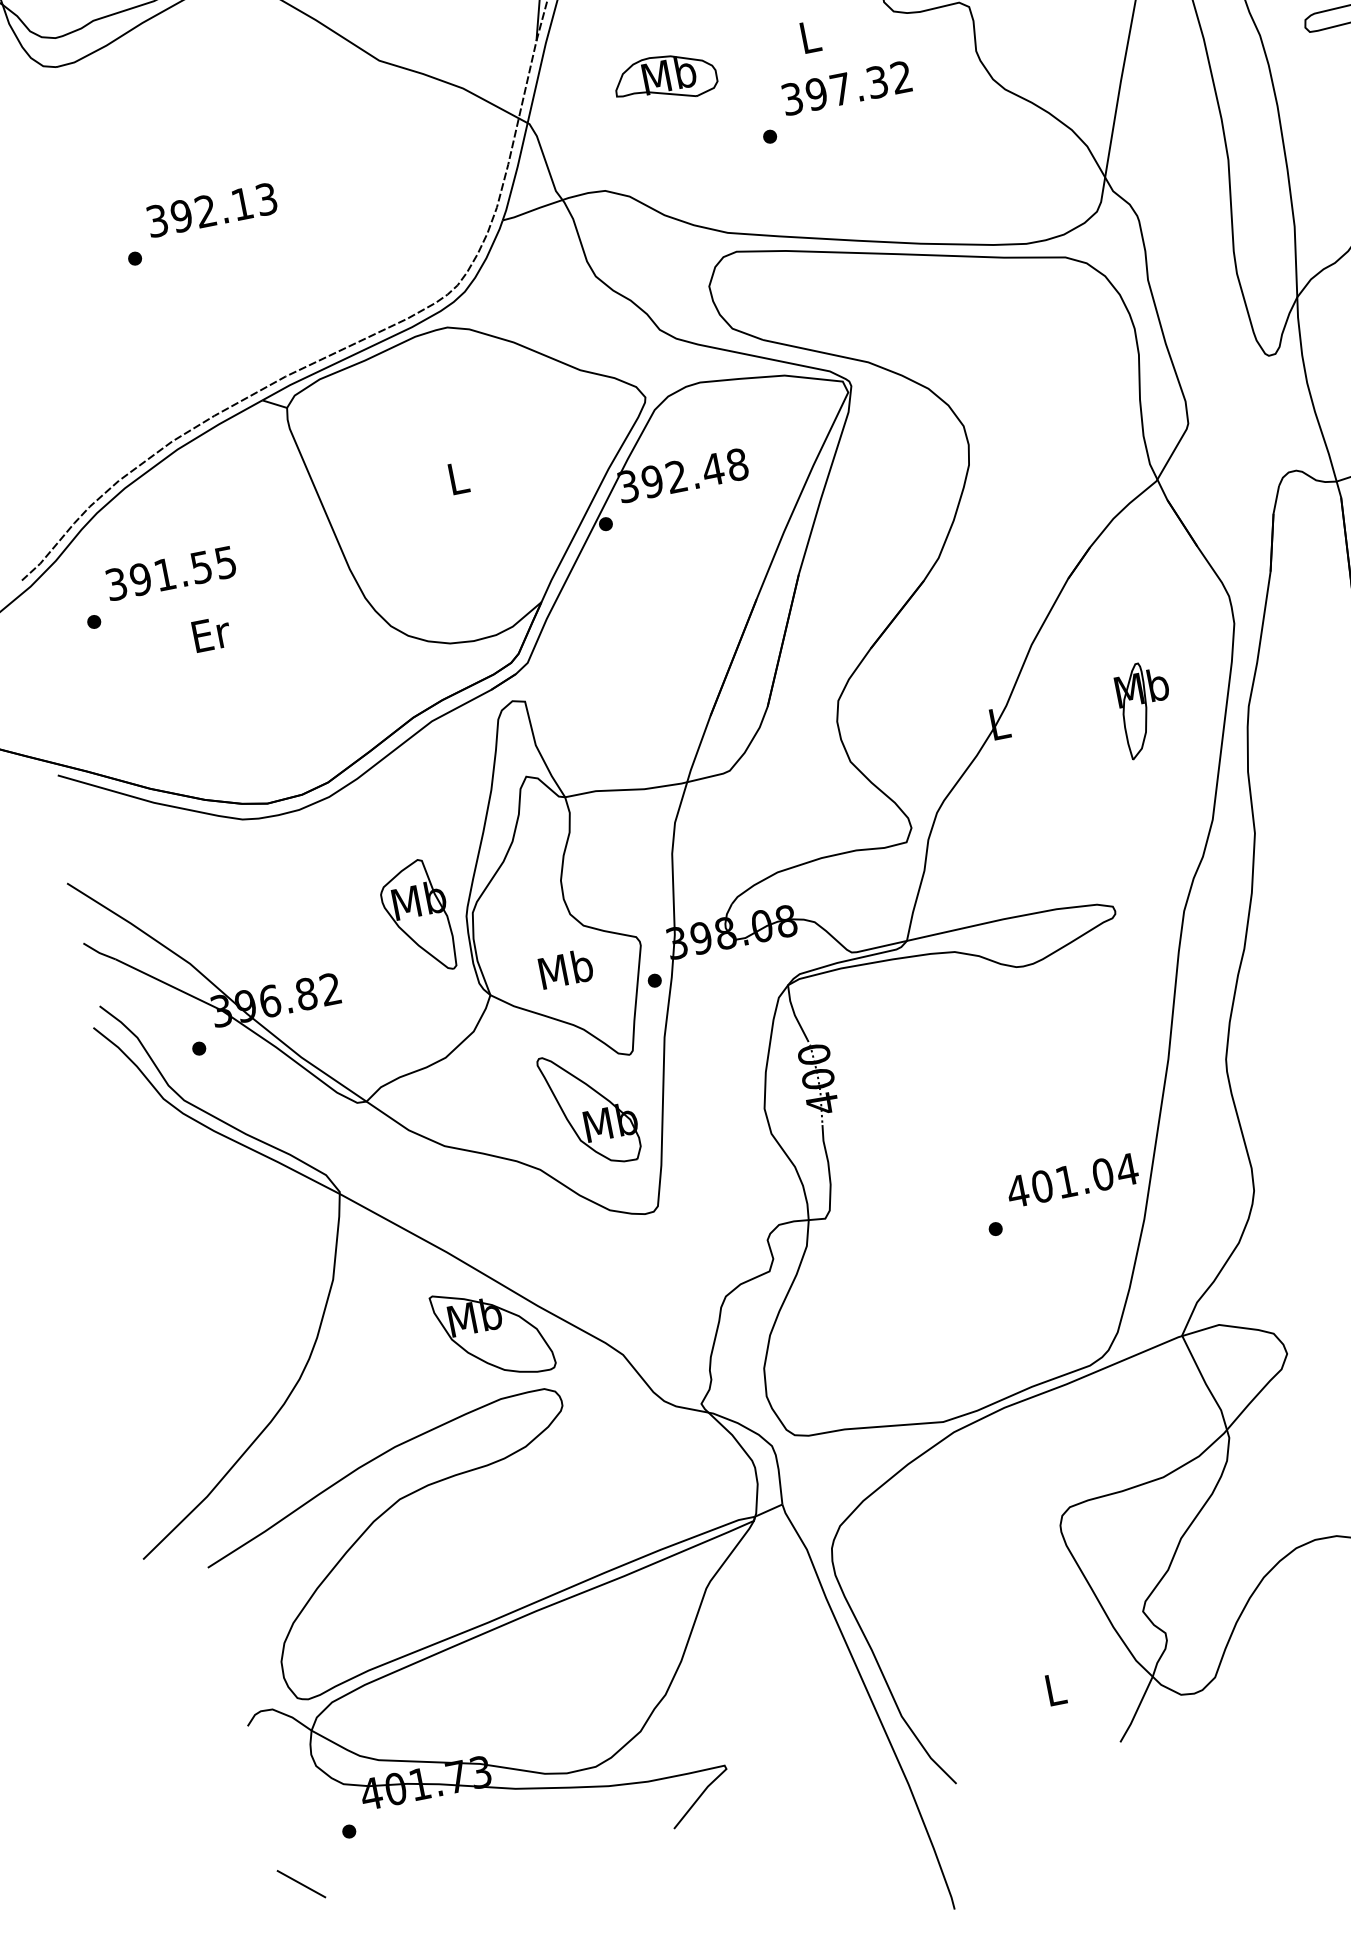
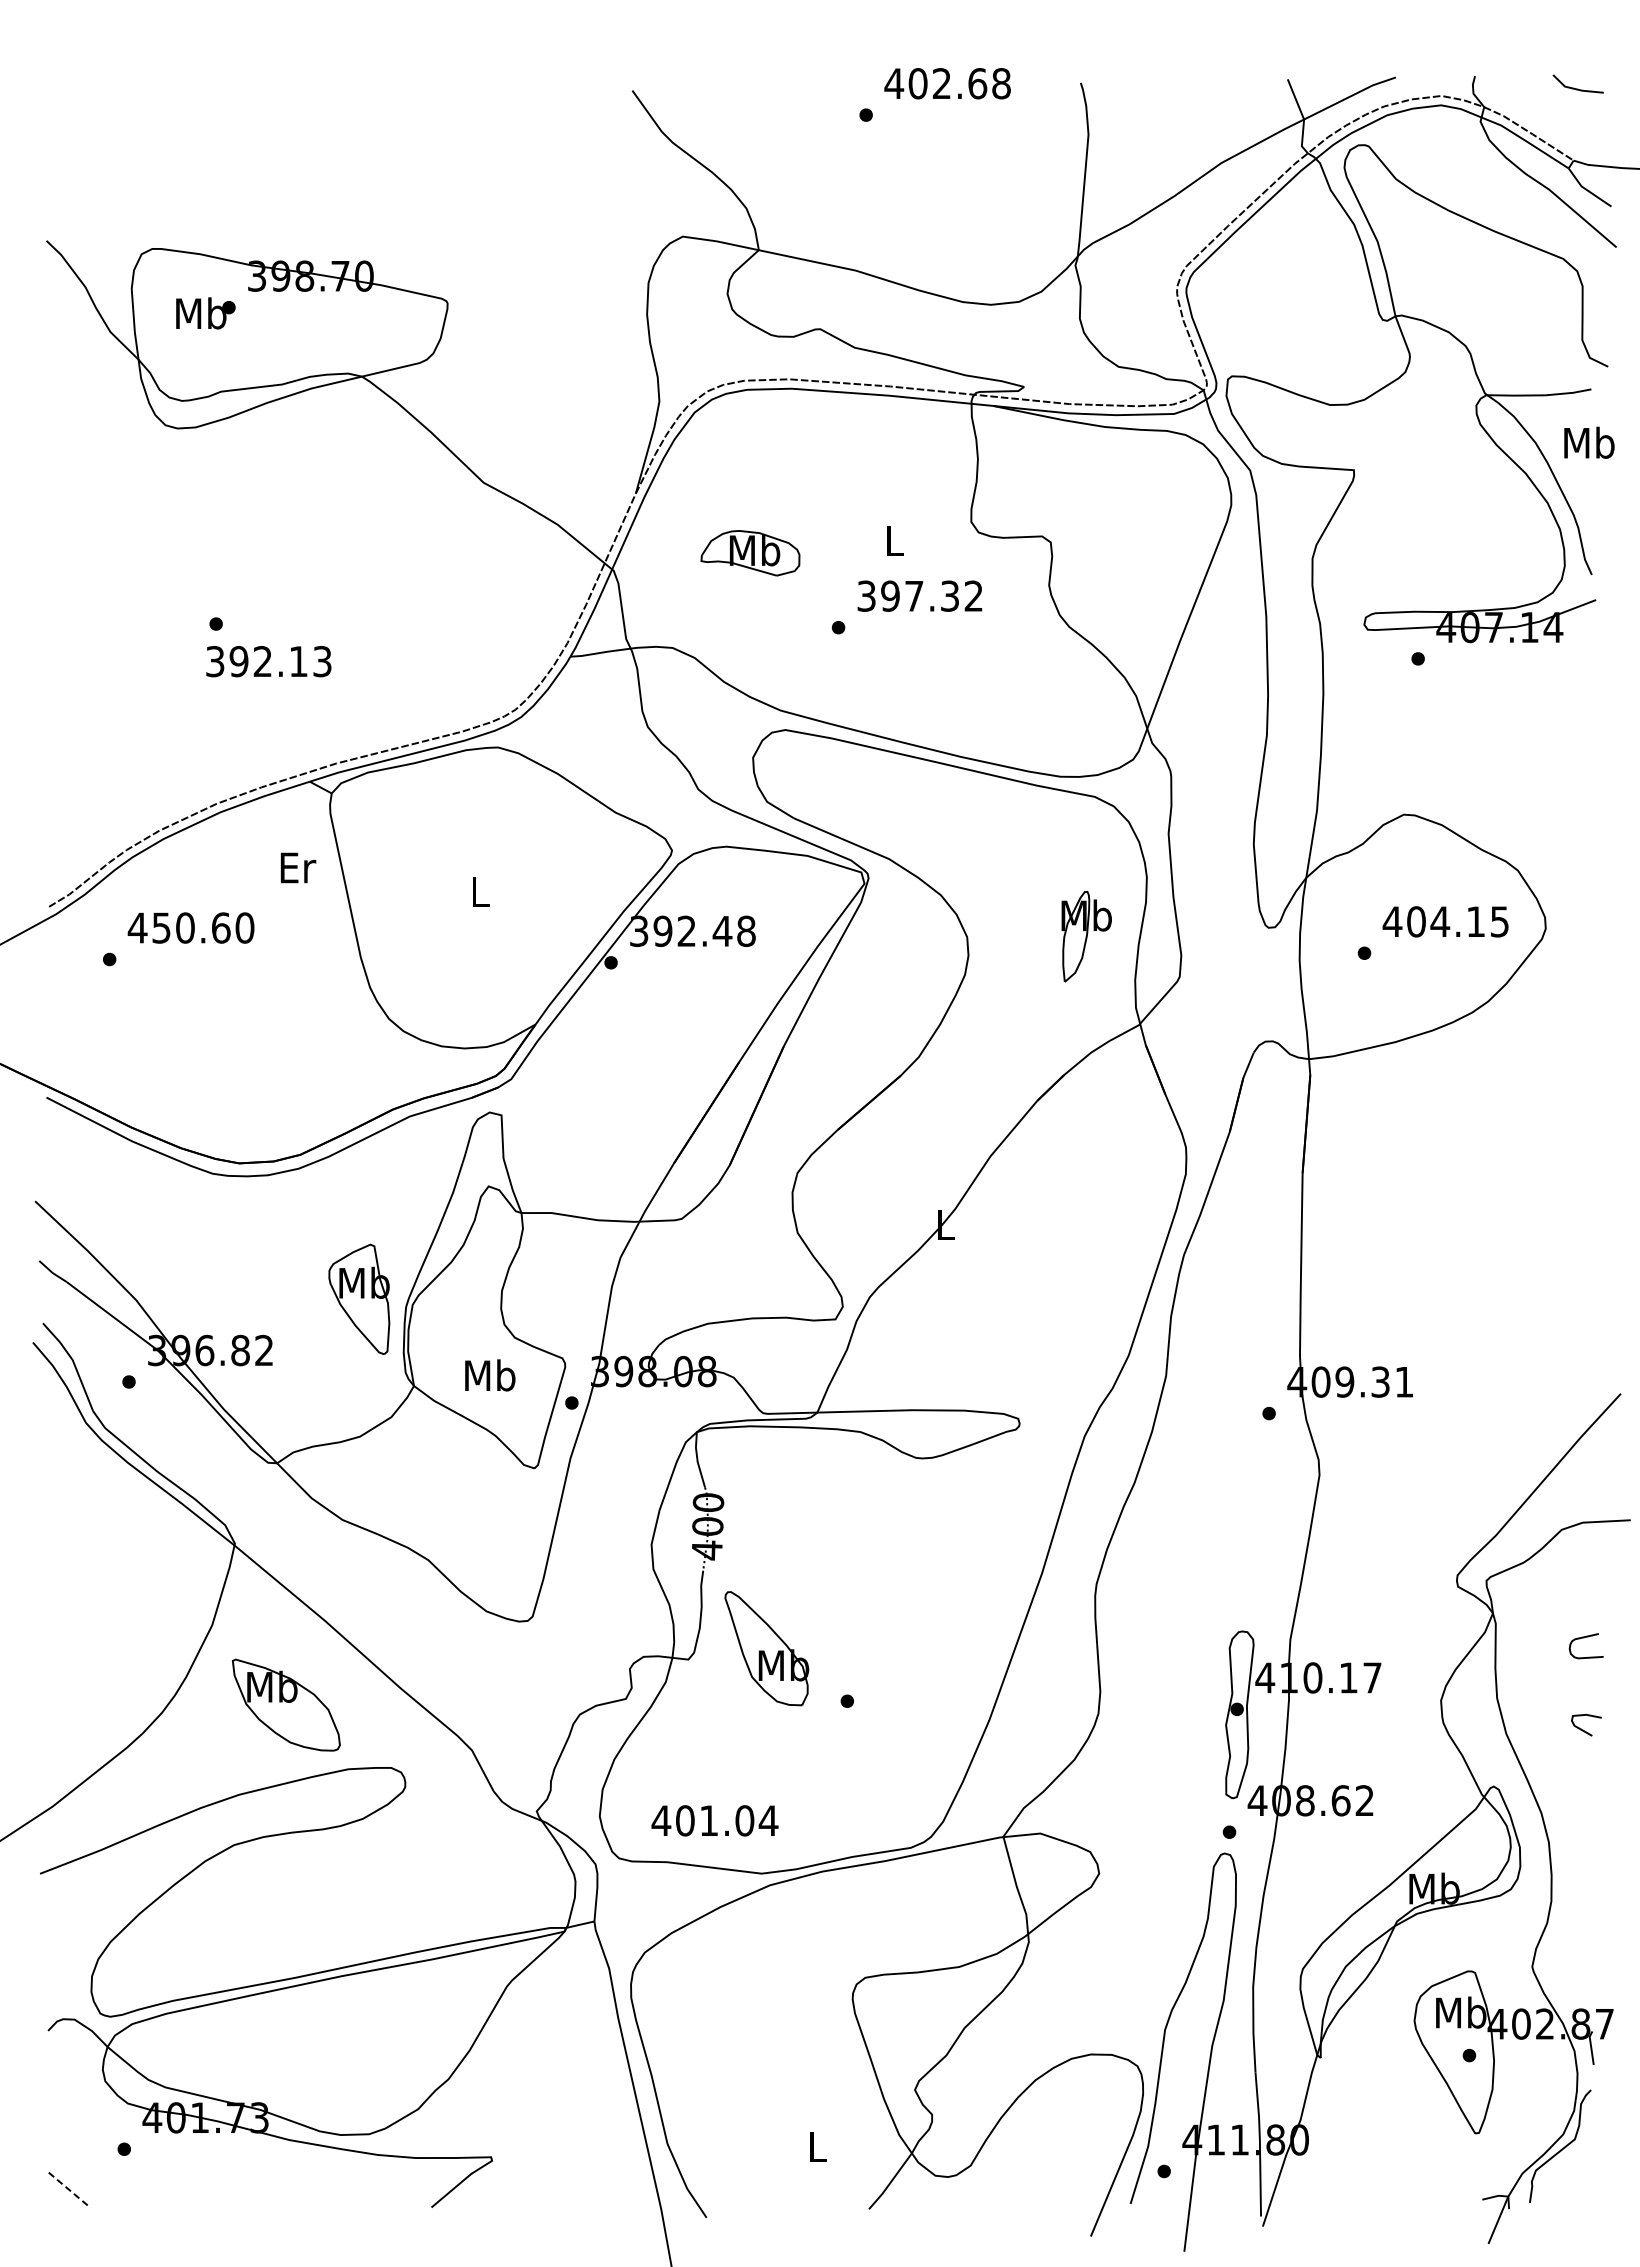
text: (211, 210) -> (268, 661), moved
text: (170, 573) -> (190, 927), 391.55 -> 450.60
text: (211, 633) -> (298, 867), moved
part: (1146, 709) -> (1086, 936), moved
part: (589, 1108) -> (766, 1648), moved
text: (1072, 1180) -> (714, 1820), moved
part: (493, 1332) -> (286, 1704), moved
line: (301, 1883) -> (69, 2189), solid -> dashed

